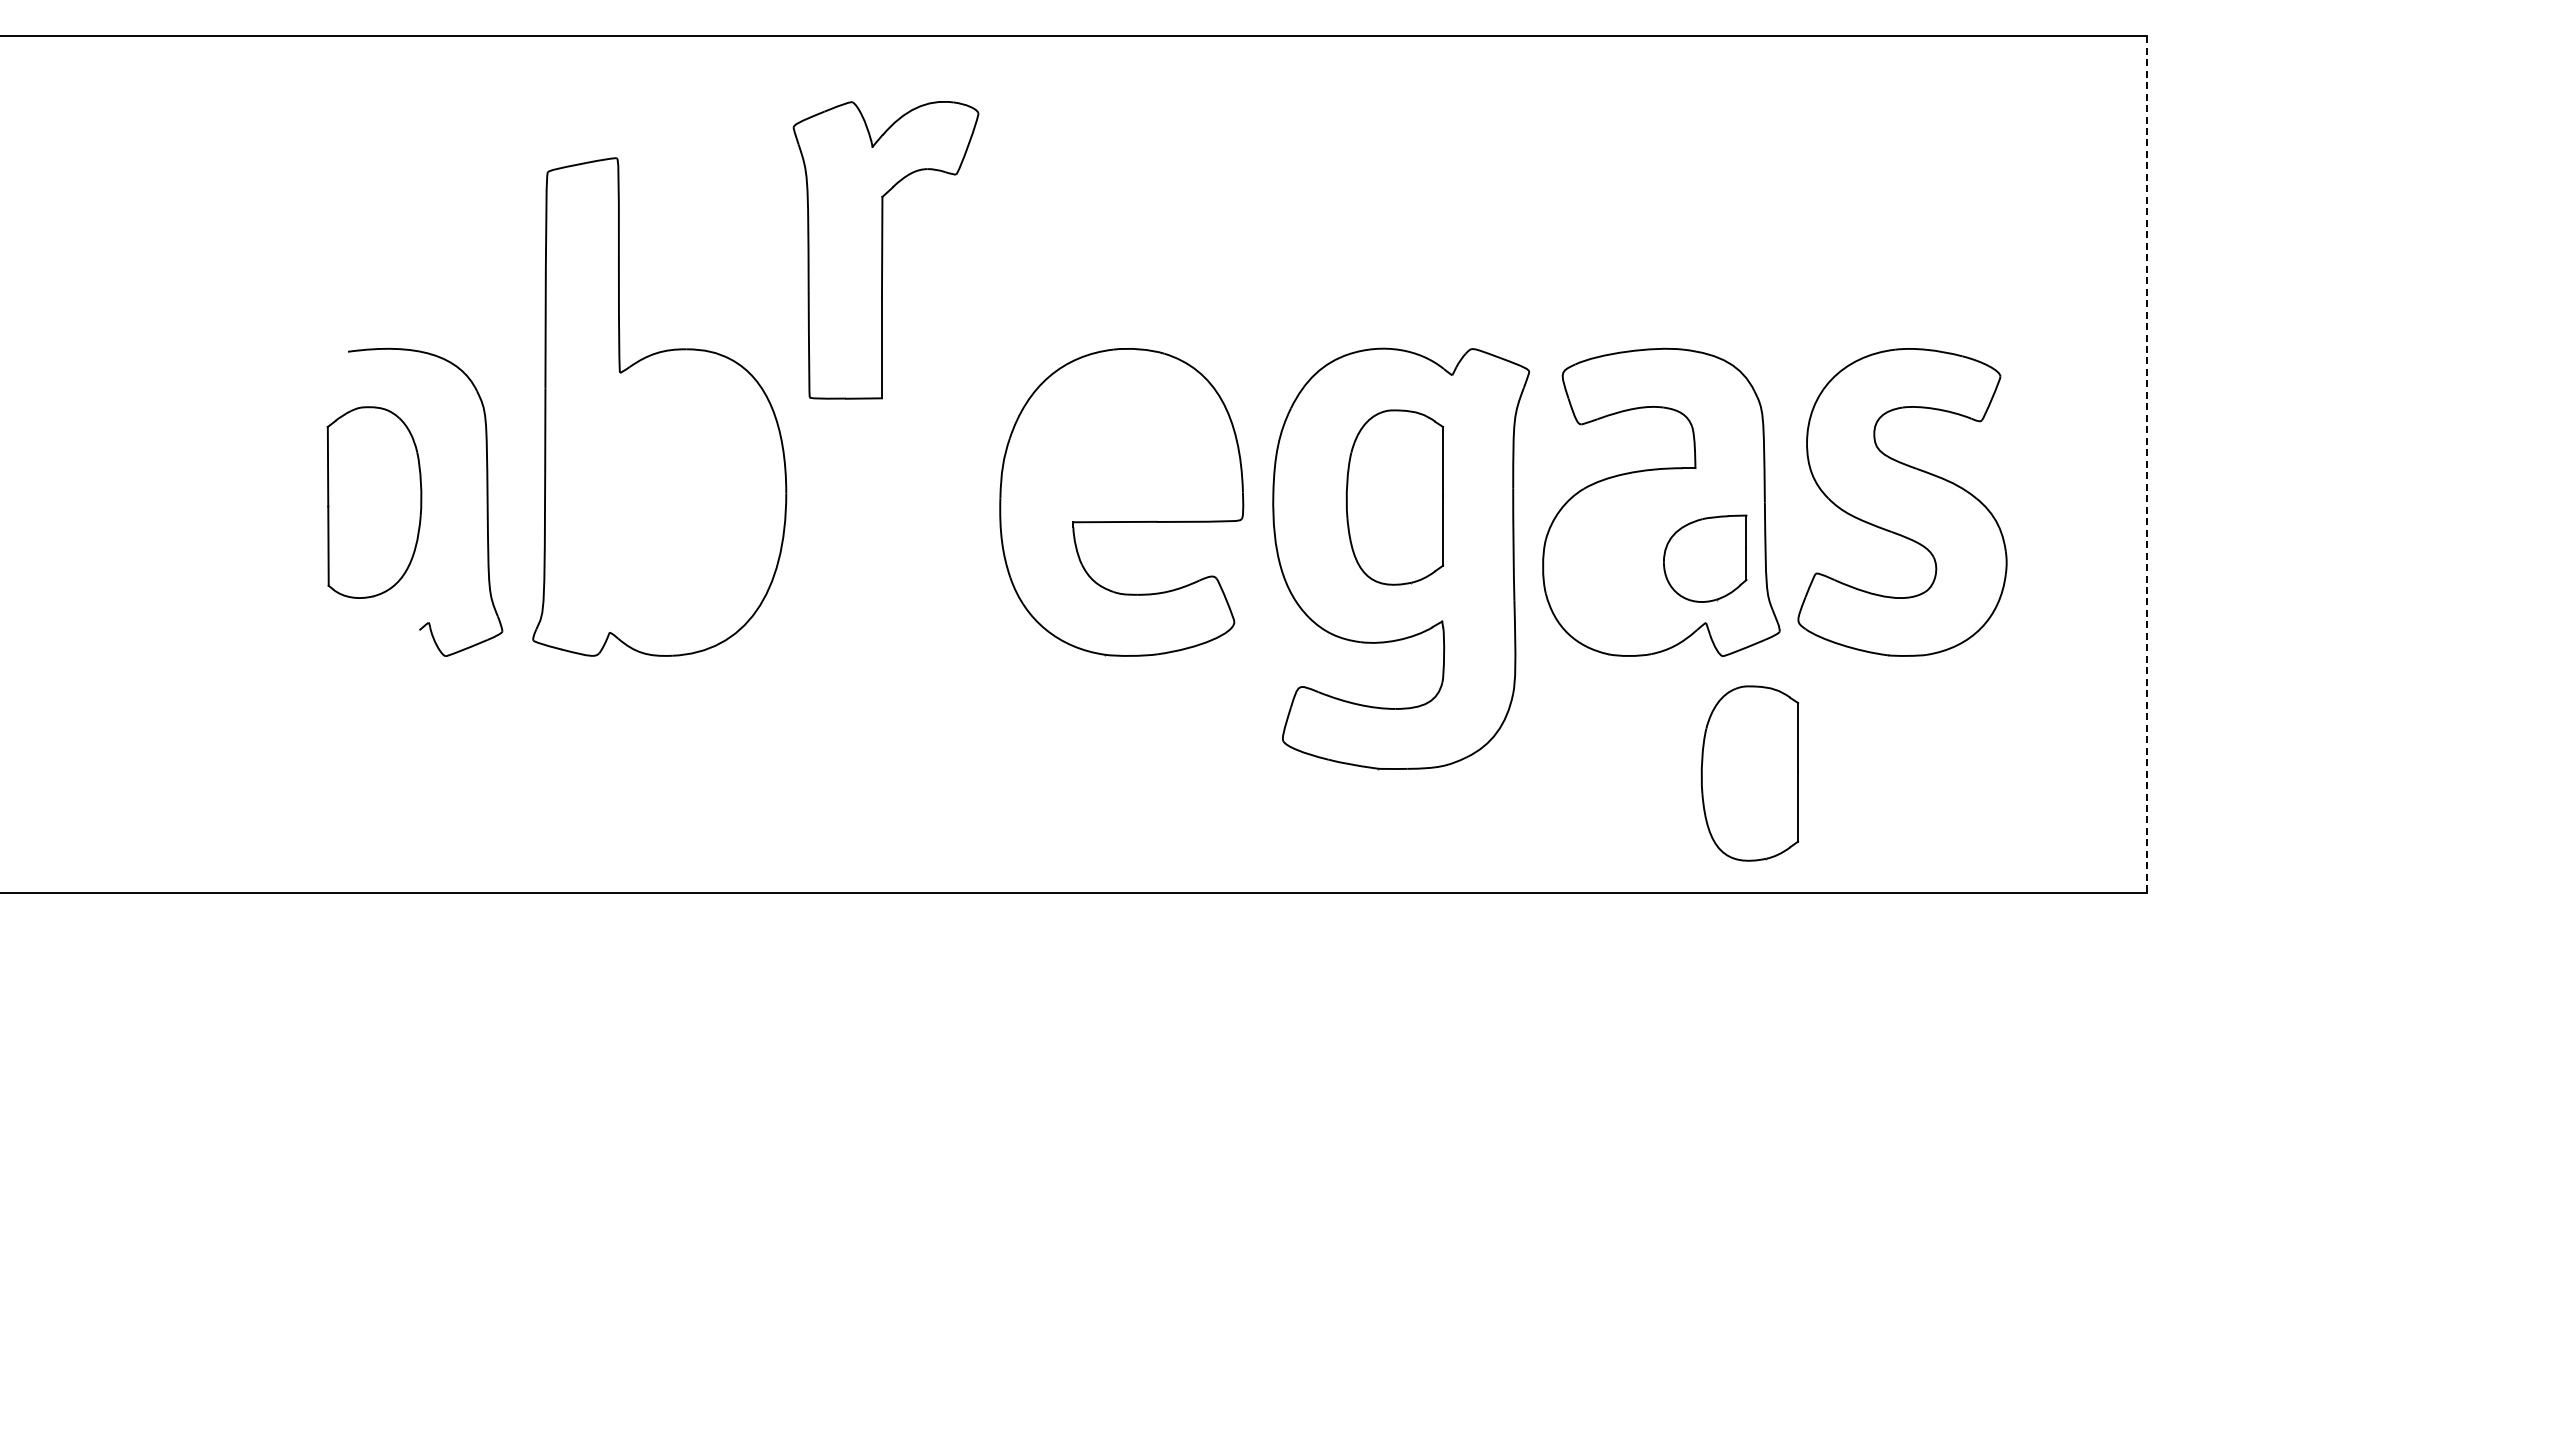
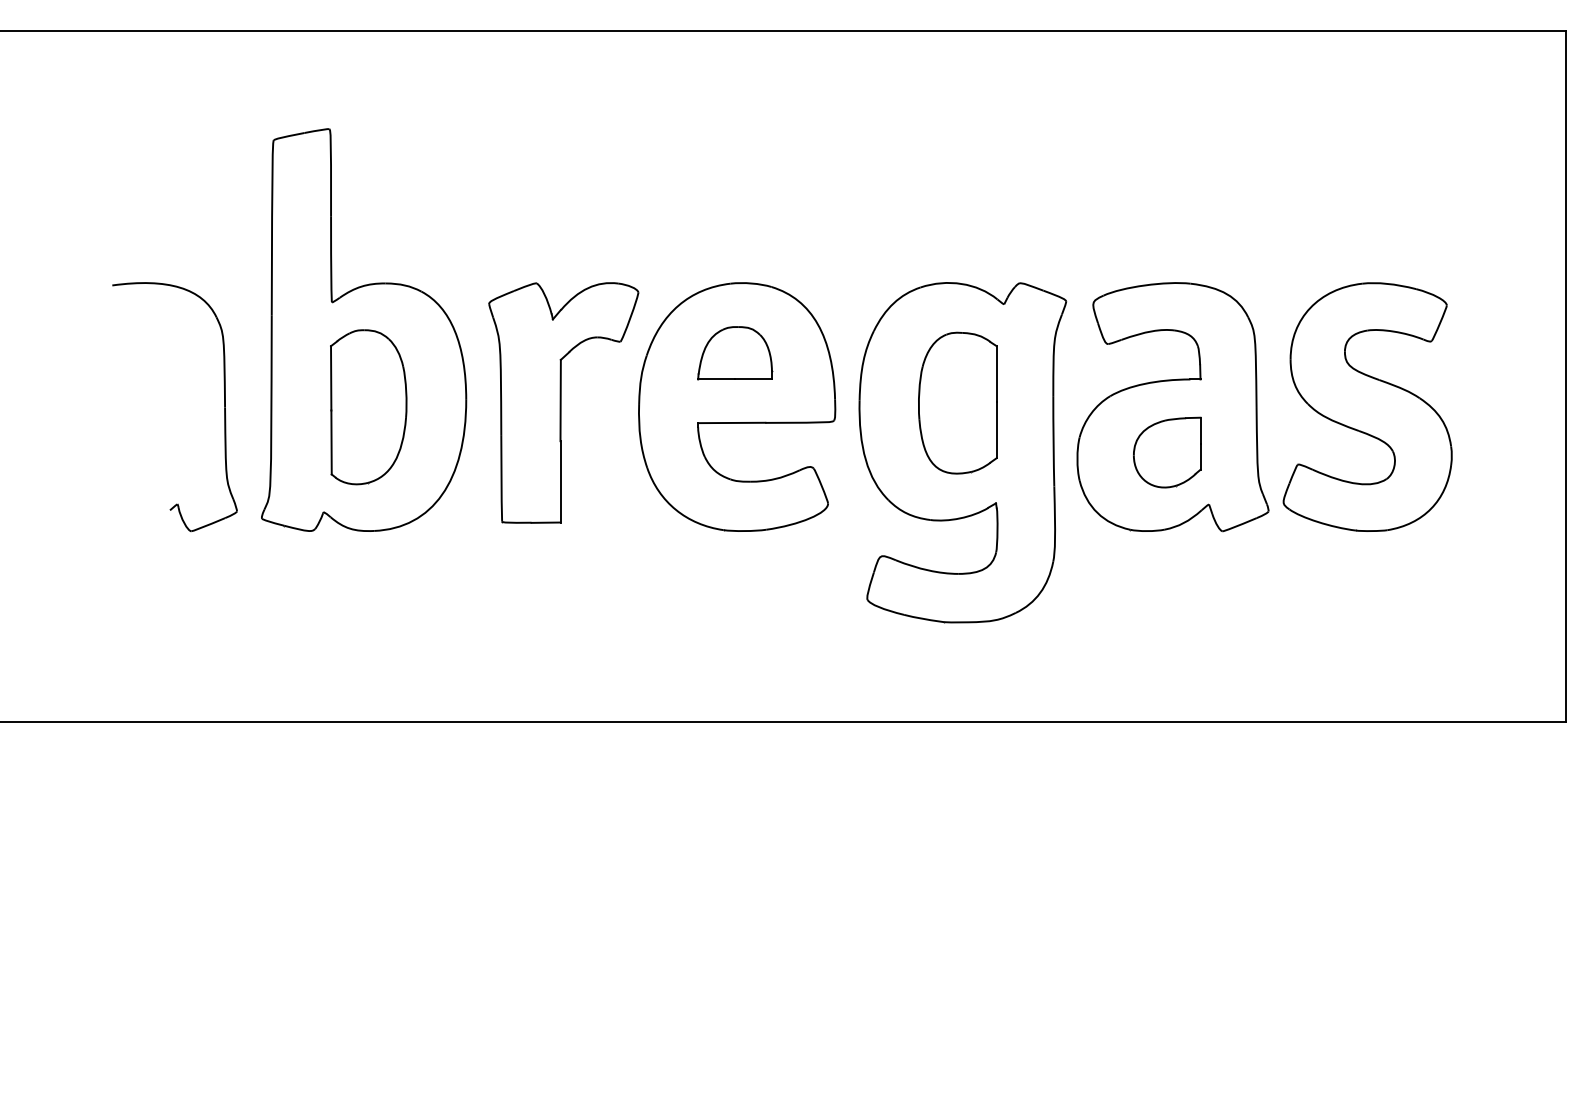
part: (885, 250) -> (563, 403), moved
part: (1119, 435) -> (735, 353), added
line: (2147, 465) -> (1565, 377), dashed -> solid
part: (374, 502) -> (368, 407), moved
part: (1705, 558) -> (1167, 452), moved
part: (1749, 773) -> (1244, 626), removed

